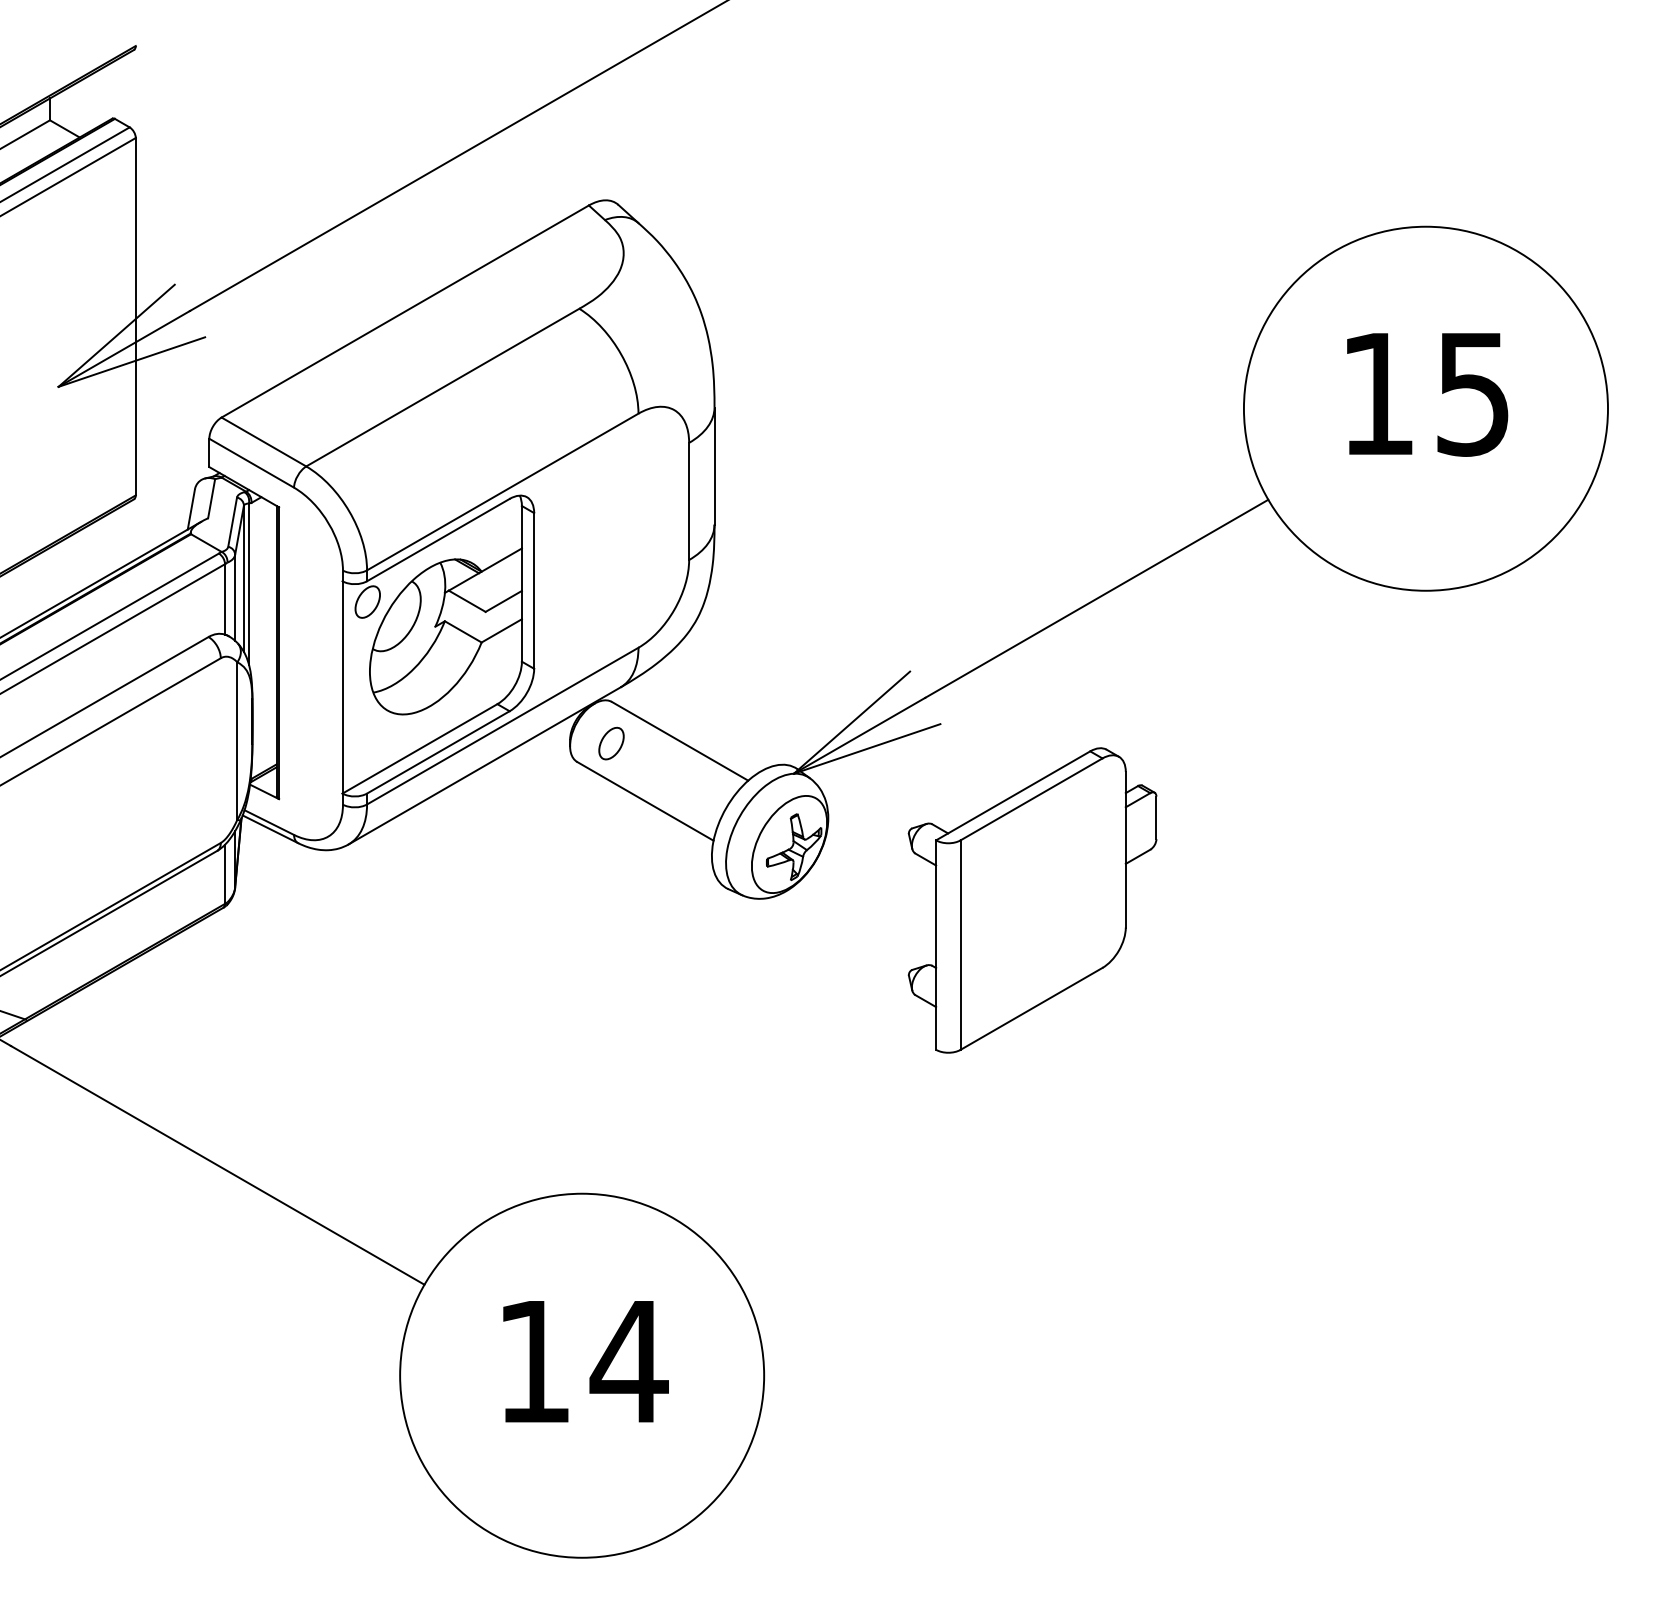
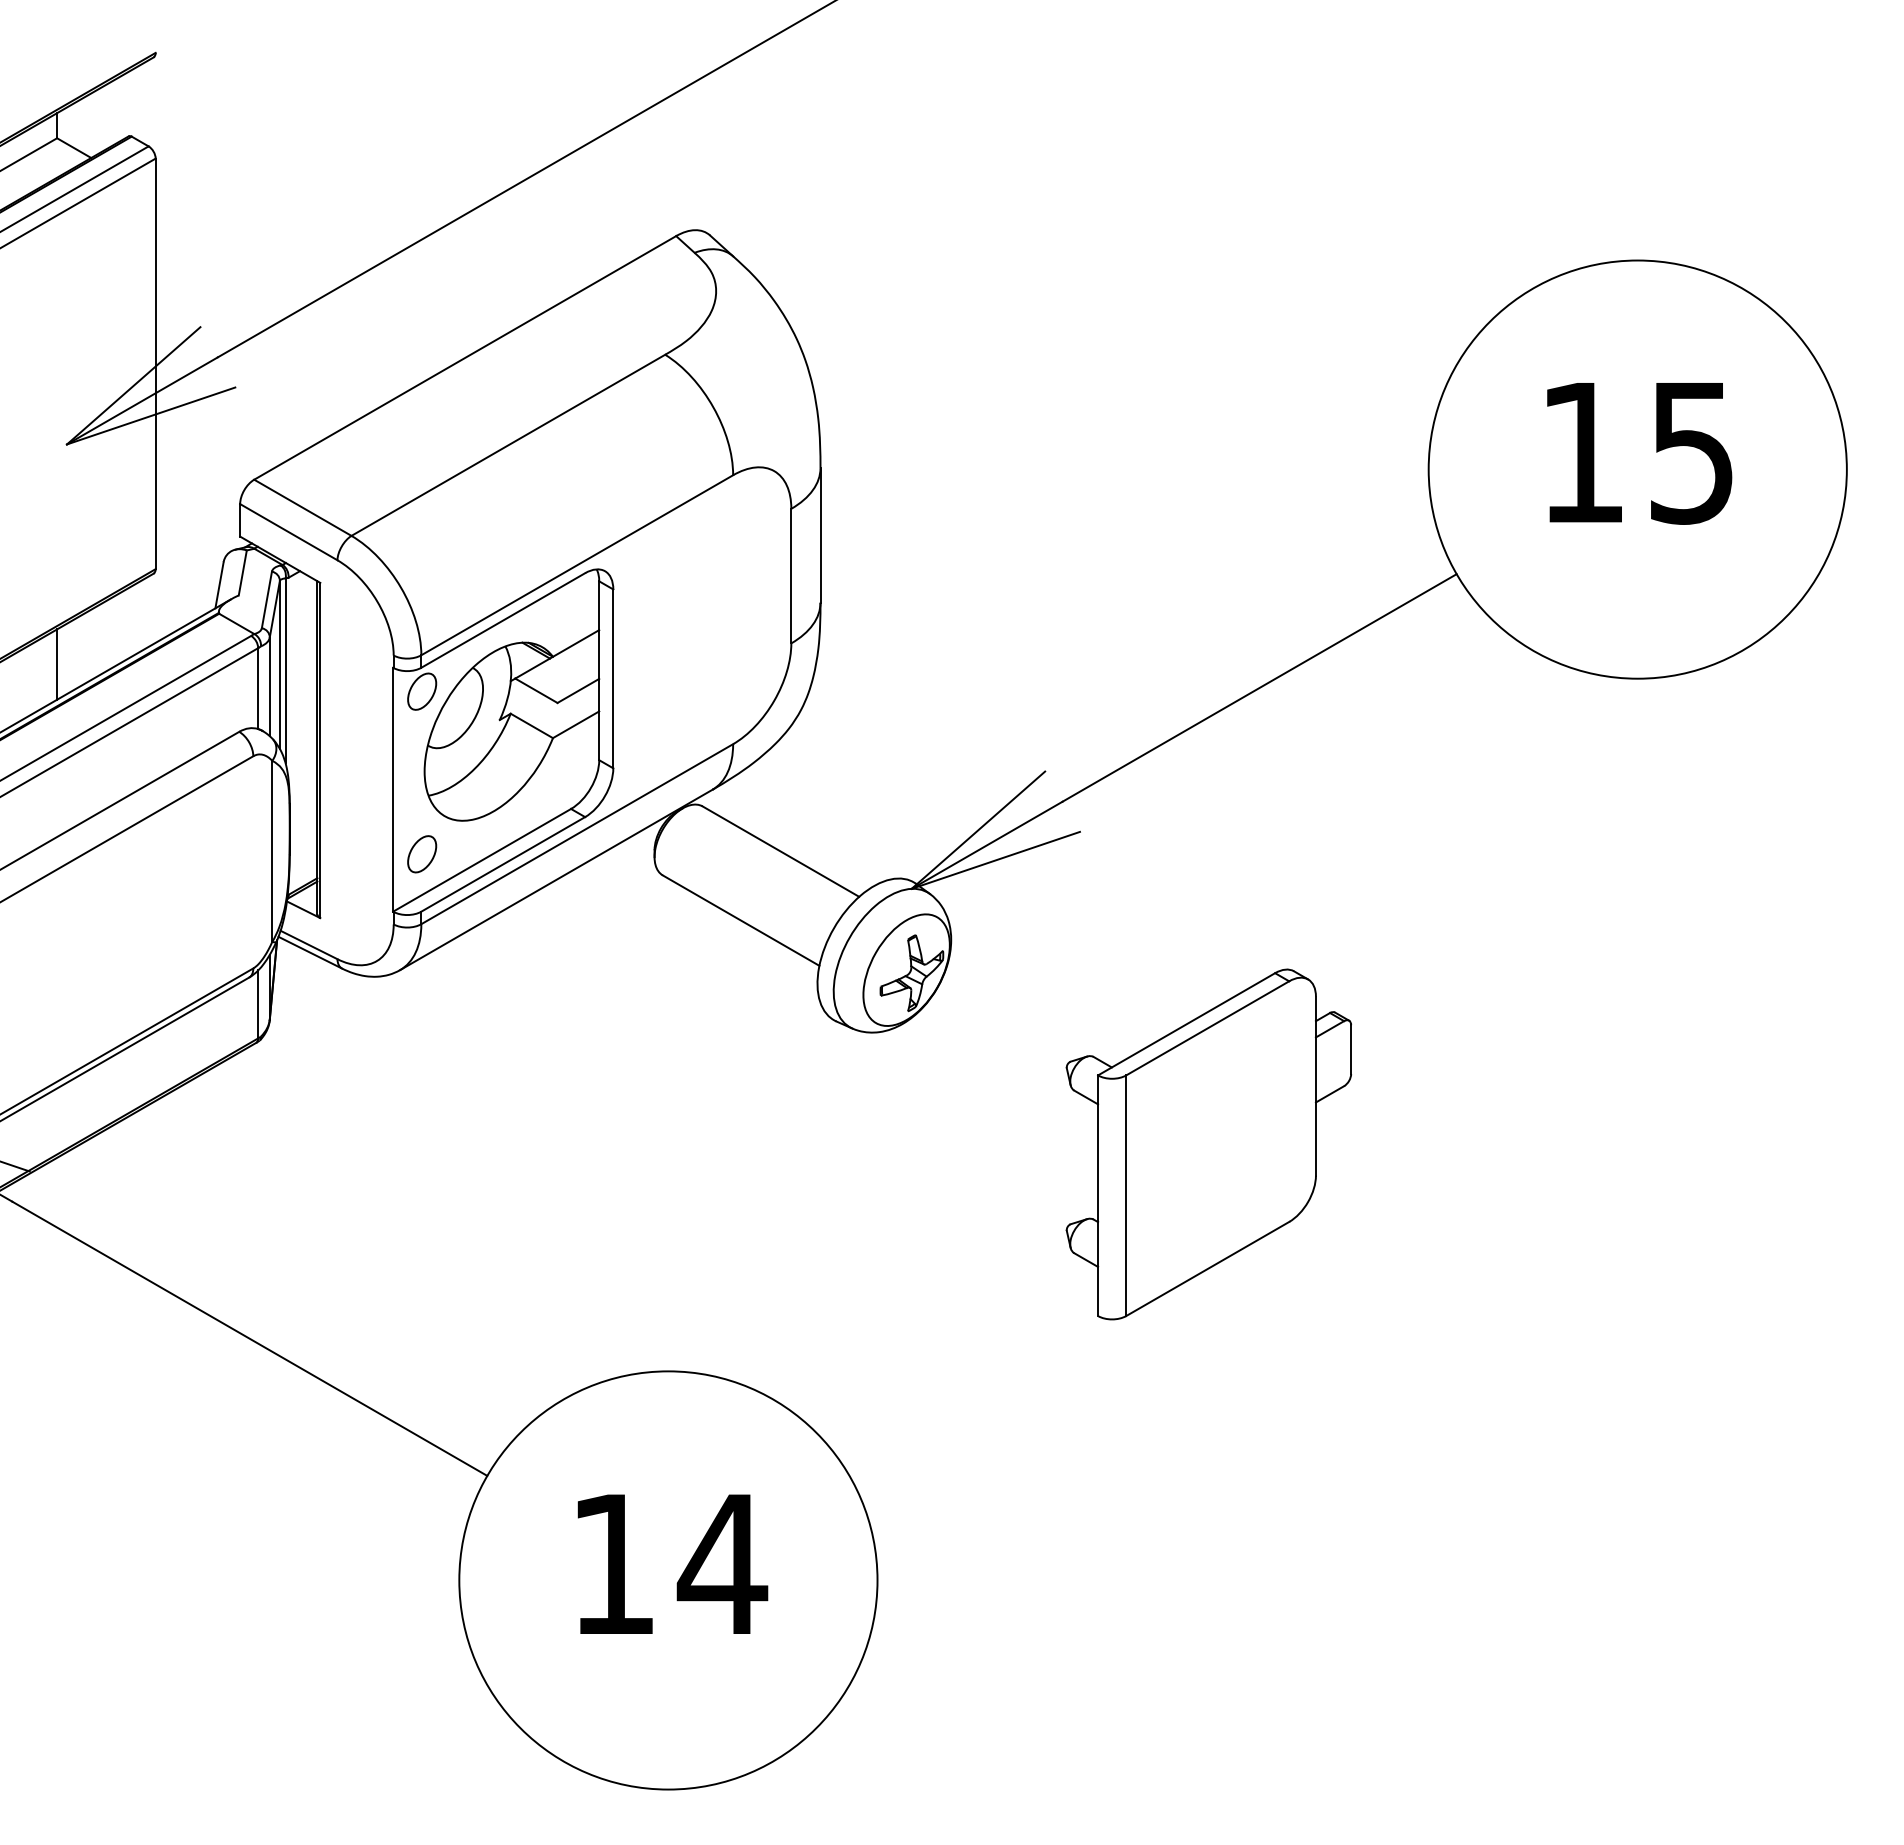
line: (50, 578) -> (57, 664), added
part: (611, 743) -> (422, 854), moved
part: (1032, 900) -> (1208, 1144), moved

